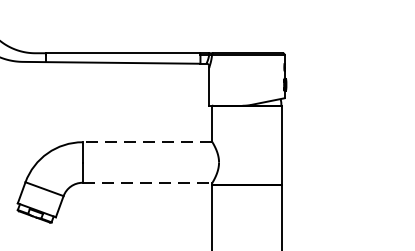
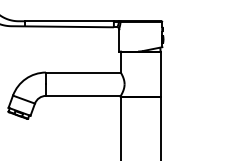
line: (146, 142) -> (82, 72), dashed -> solid
line: (147, 182) -> (83, 95), dashed -> solid

